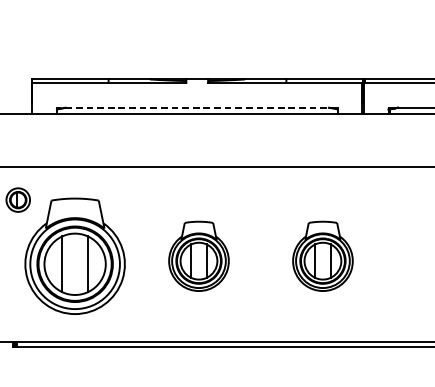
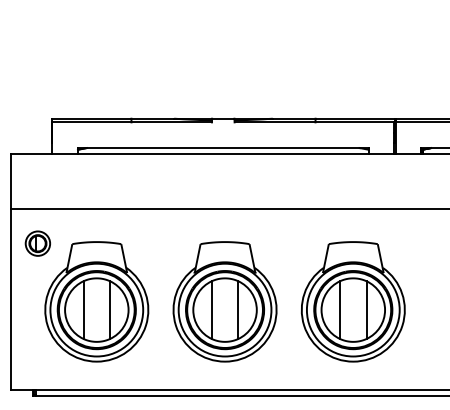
line: (196, 108) -> (222, 148), dashed -> solid
part: (198, 255) -> (224, 301), size x1.67
part: (323, 255) -> (353, 301), size x1.67

